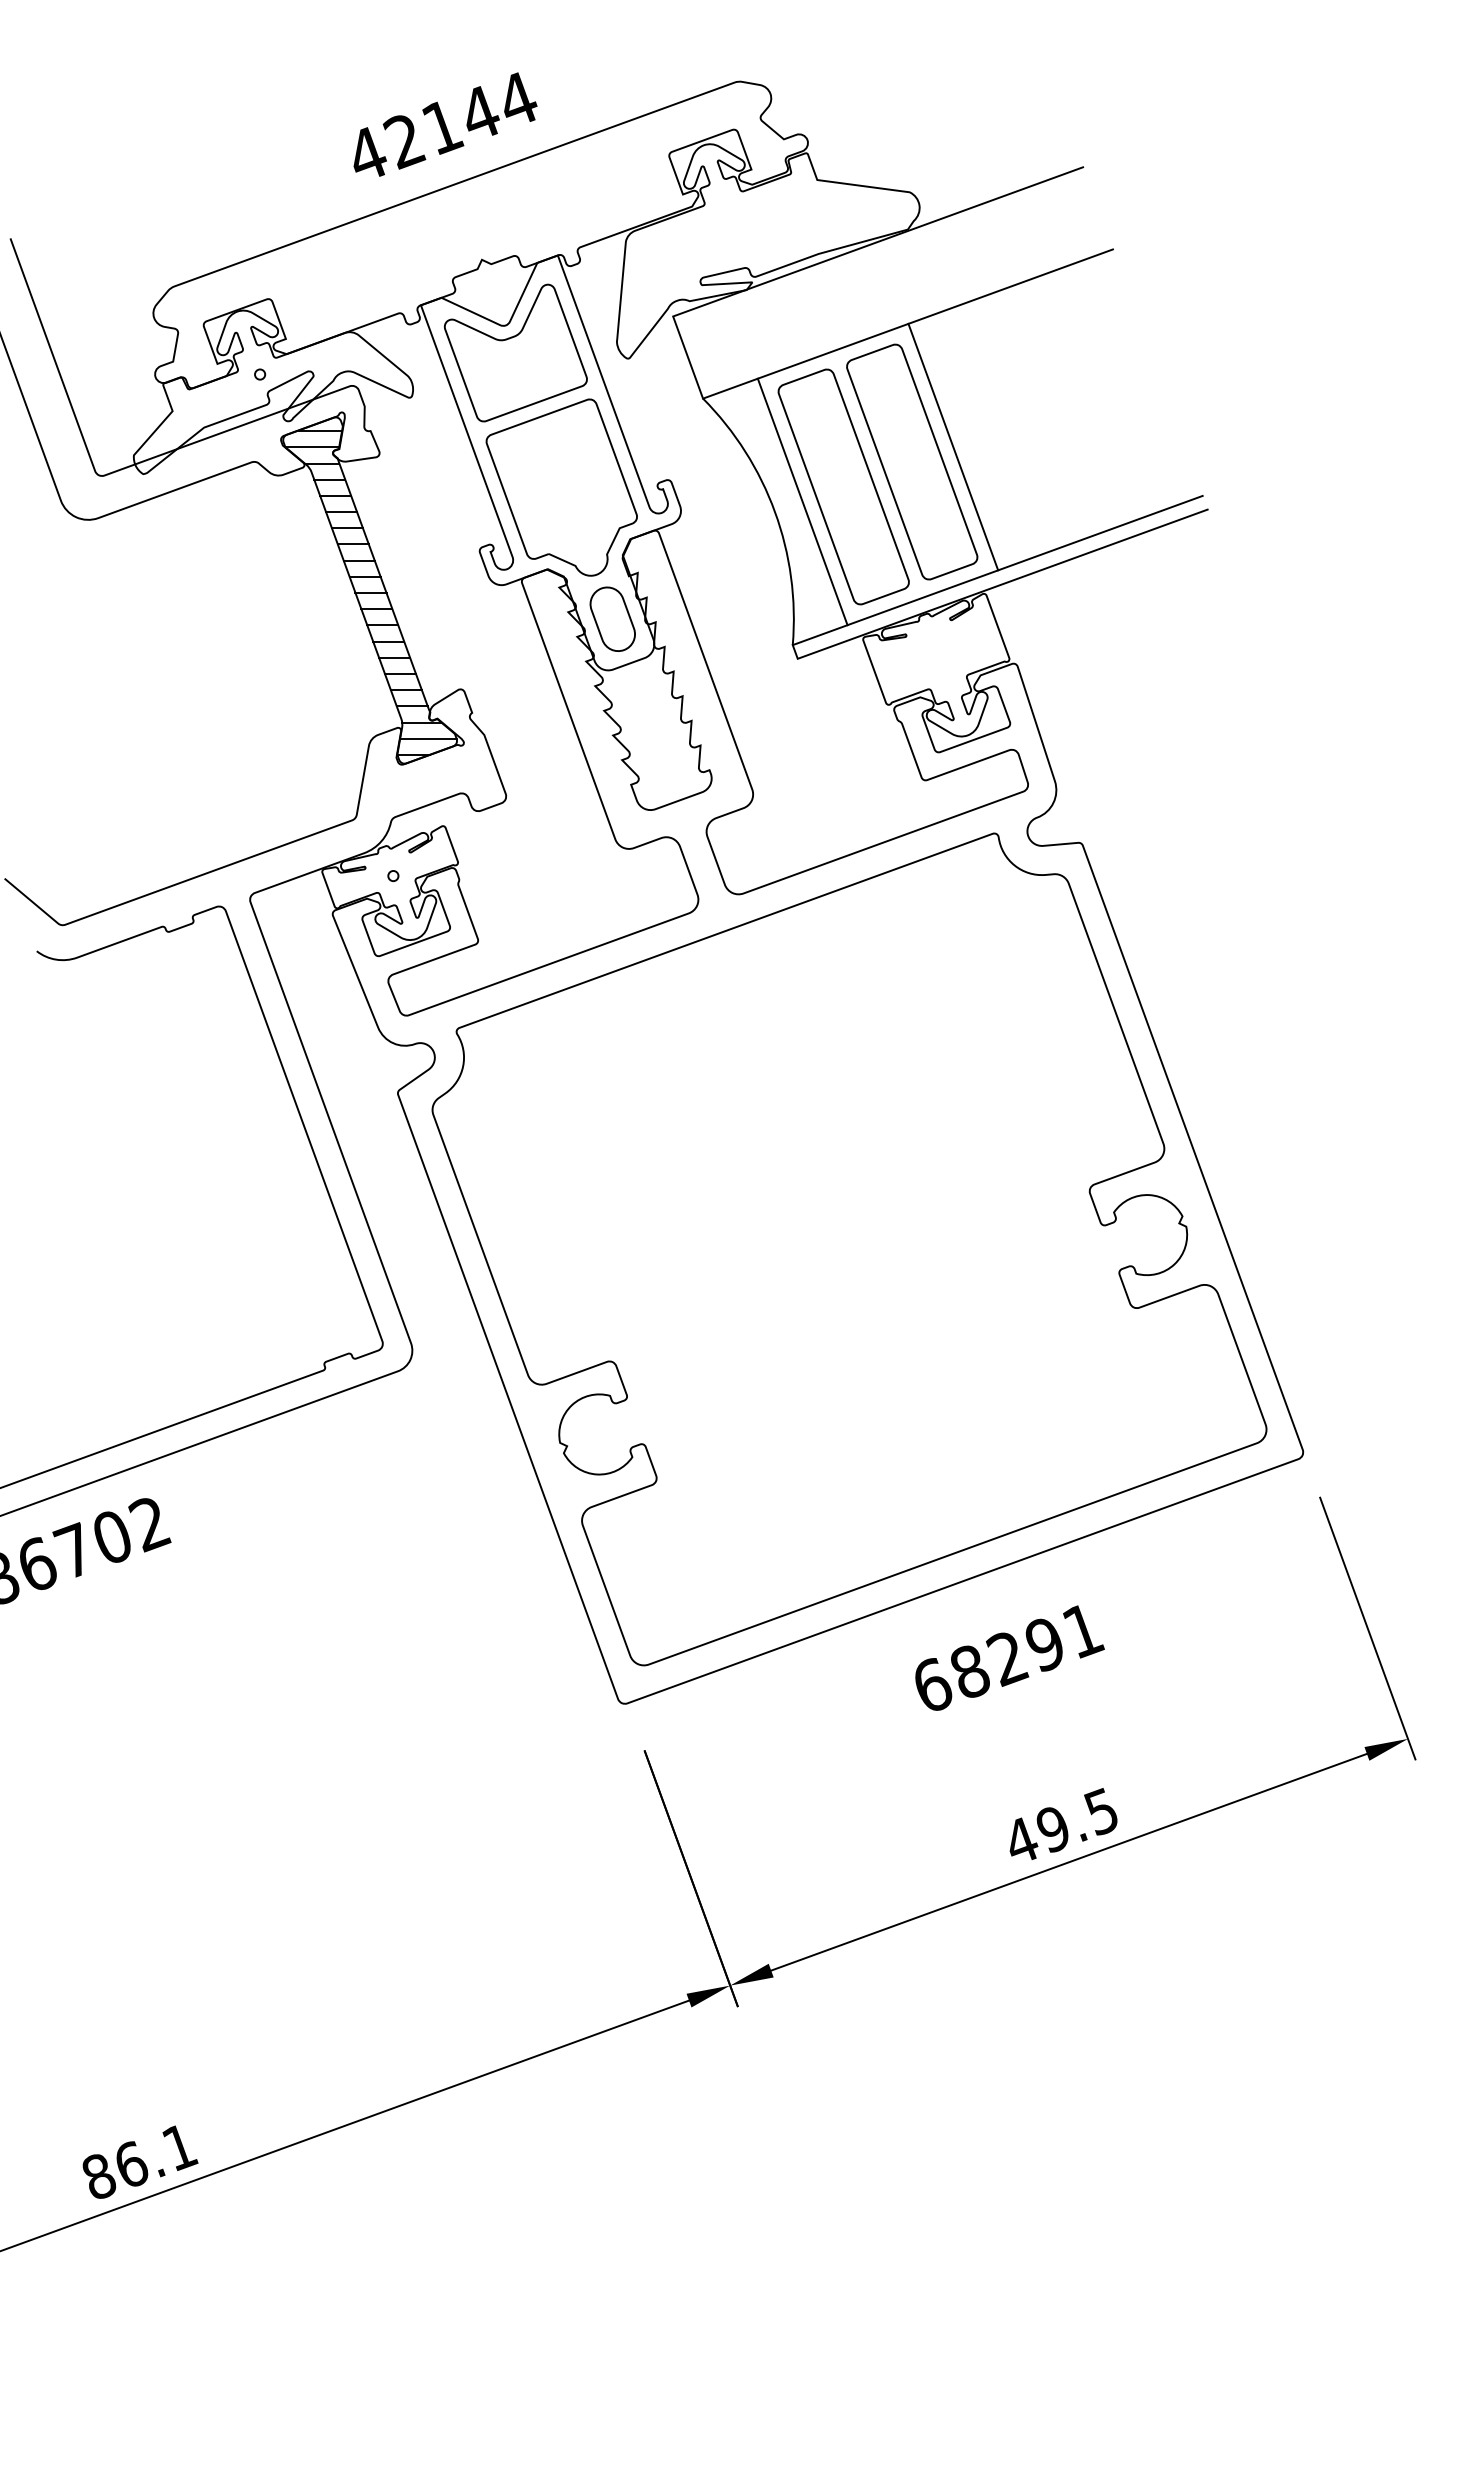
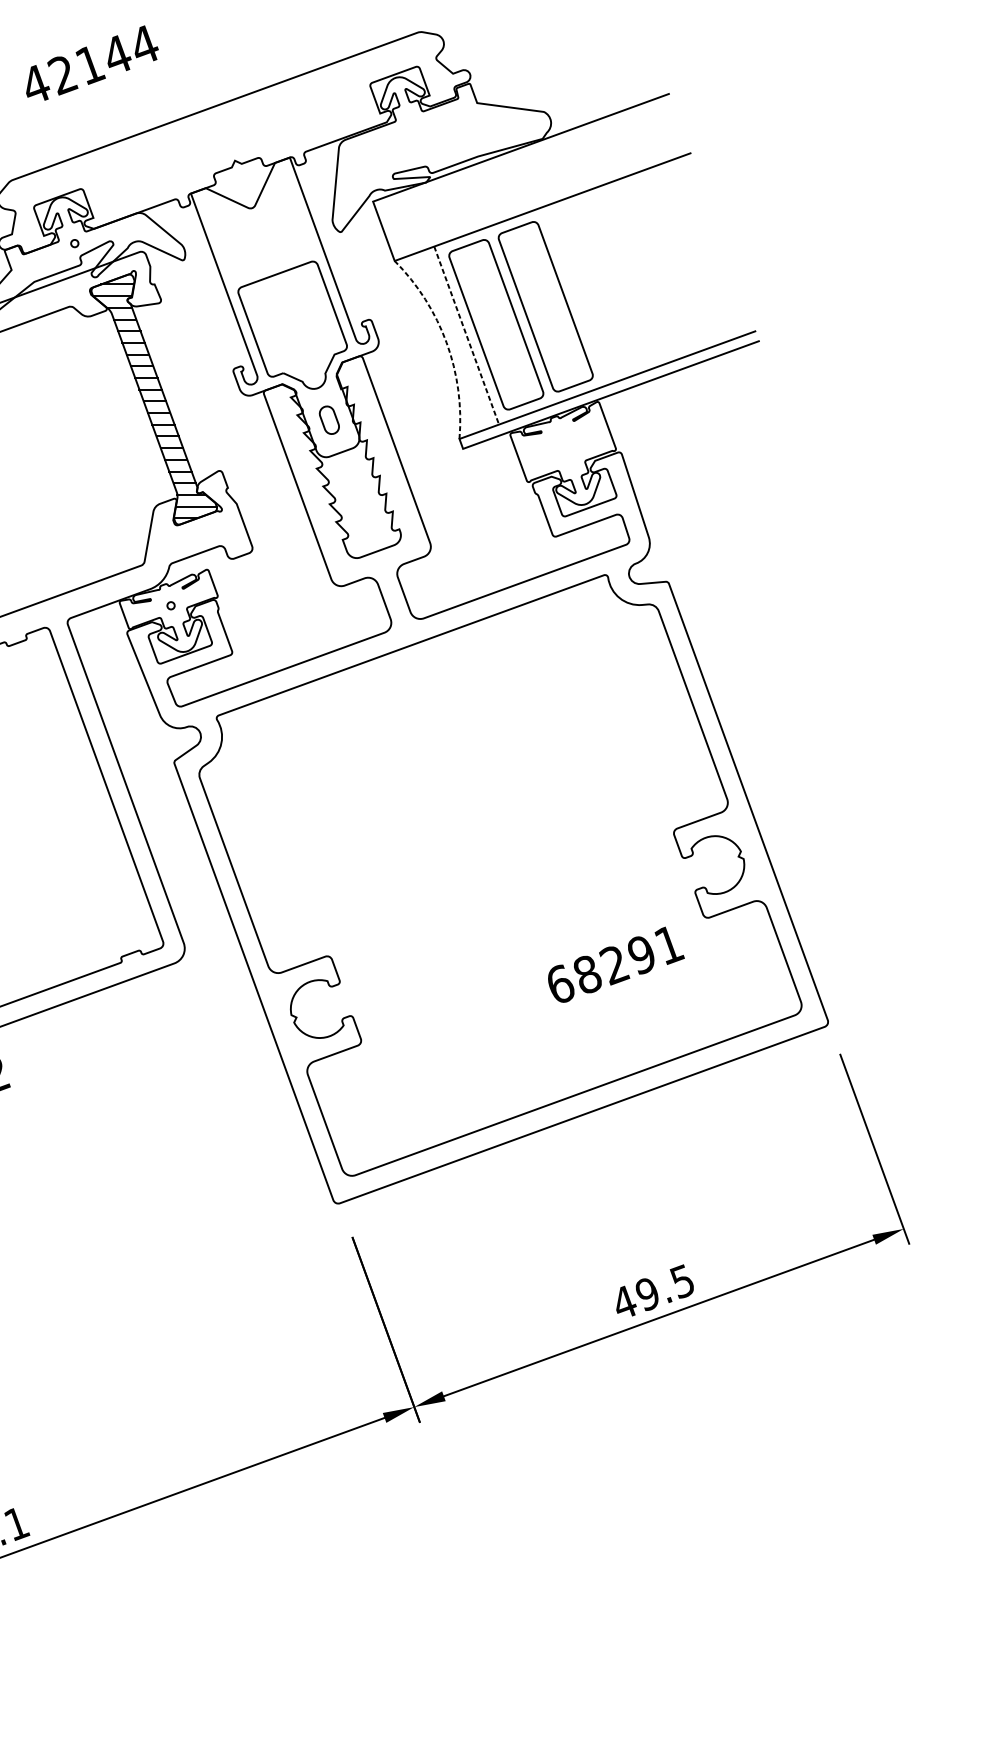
text: (445, 124) -> (92, 63), moved
part: (515, 352) -> (259, 227), removed
line: (953, 446) -> (575, 295), removed
line: (802, 502) -> (466, 336), solid -> dashed
arc: (775, 512) -> (447, 343), solid -> dashed
part: (612, 618) -> (329, 419), size x0.6
text: (1009, 1657) -> (616, 964), moved

